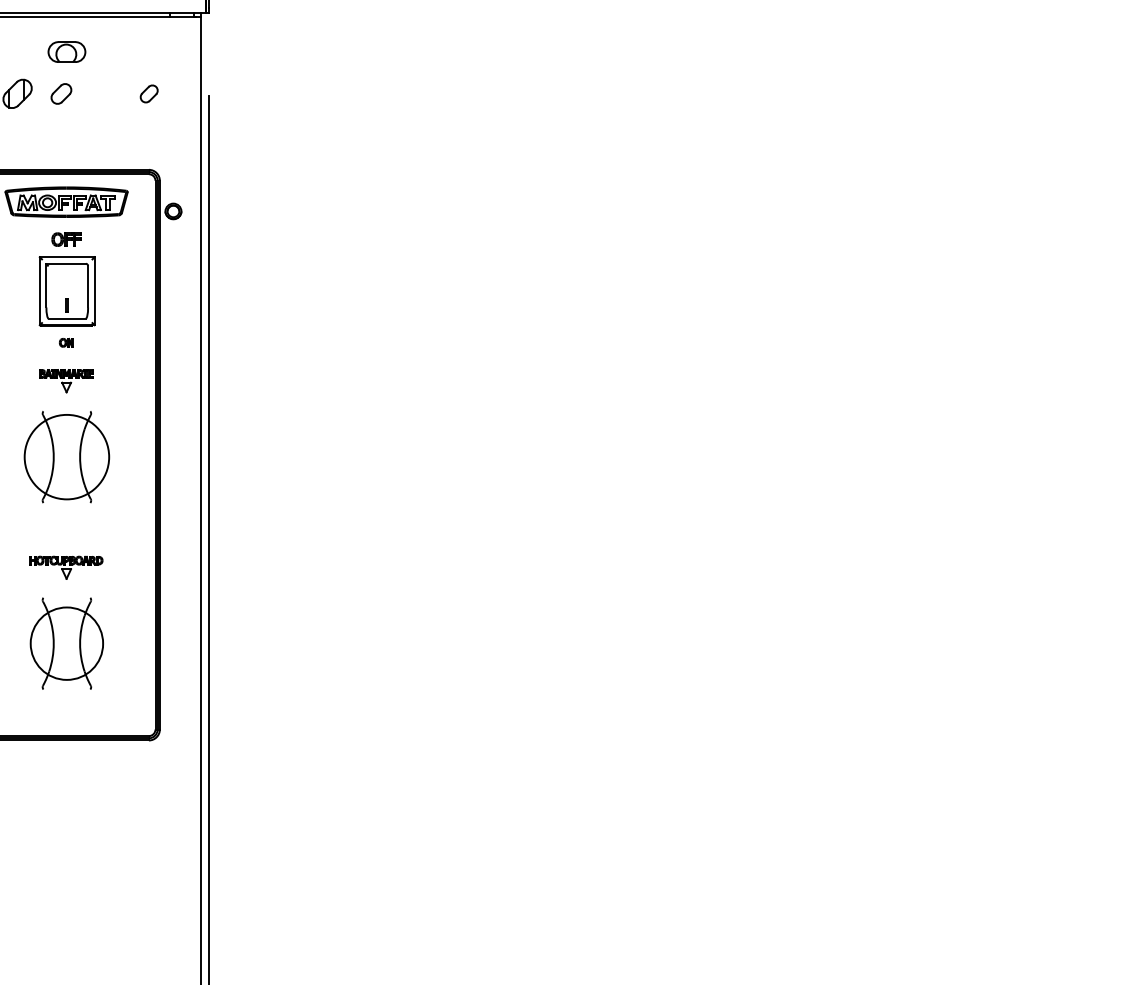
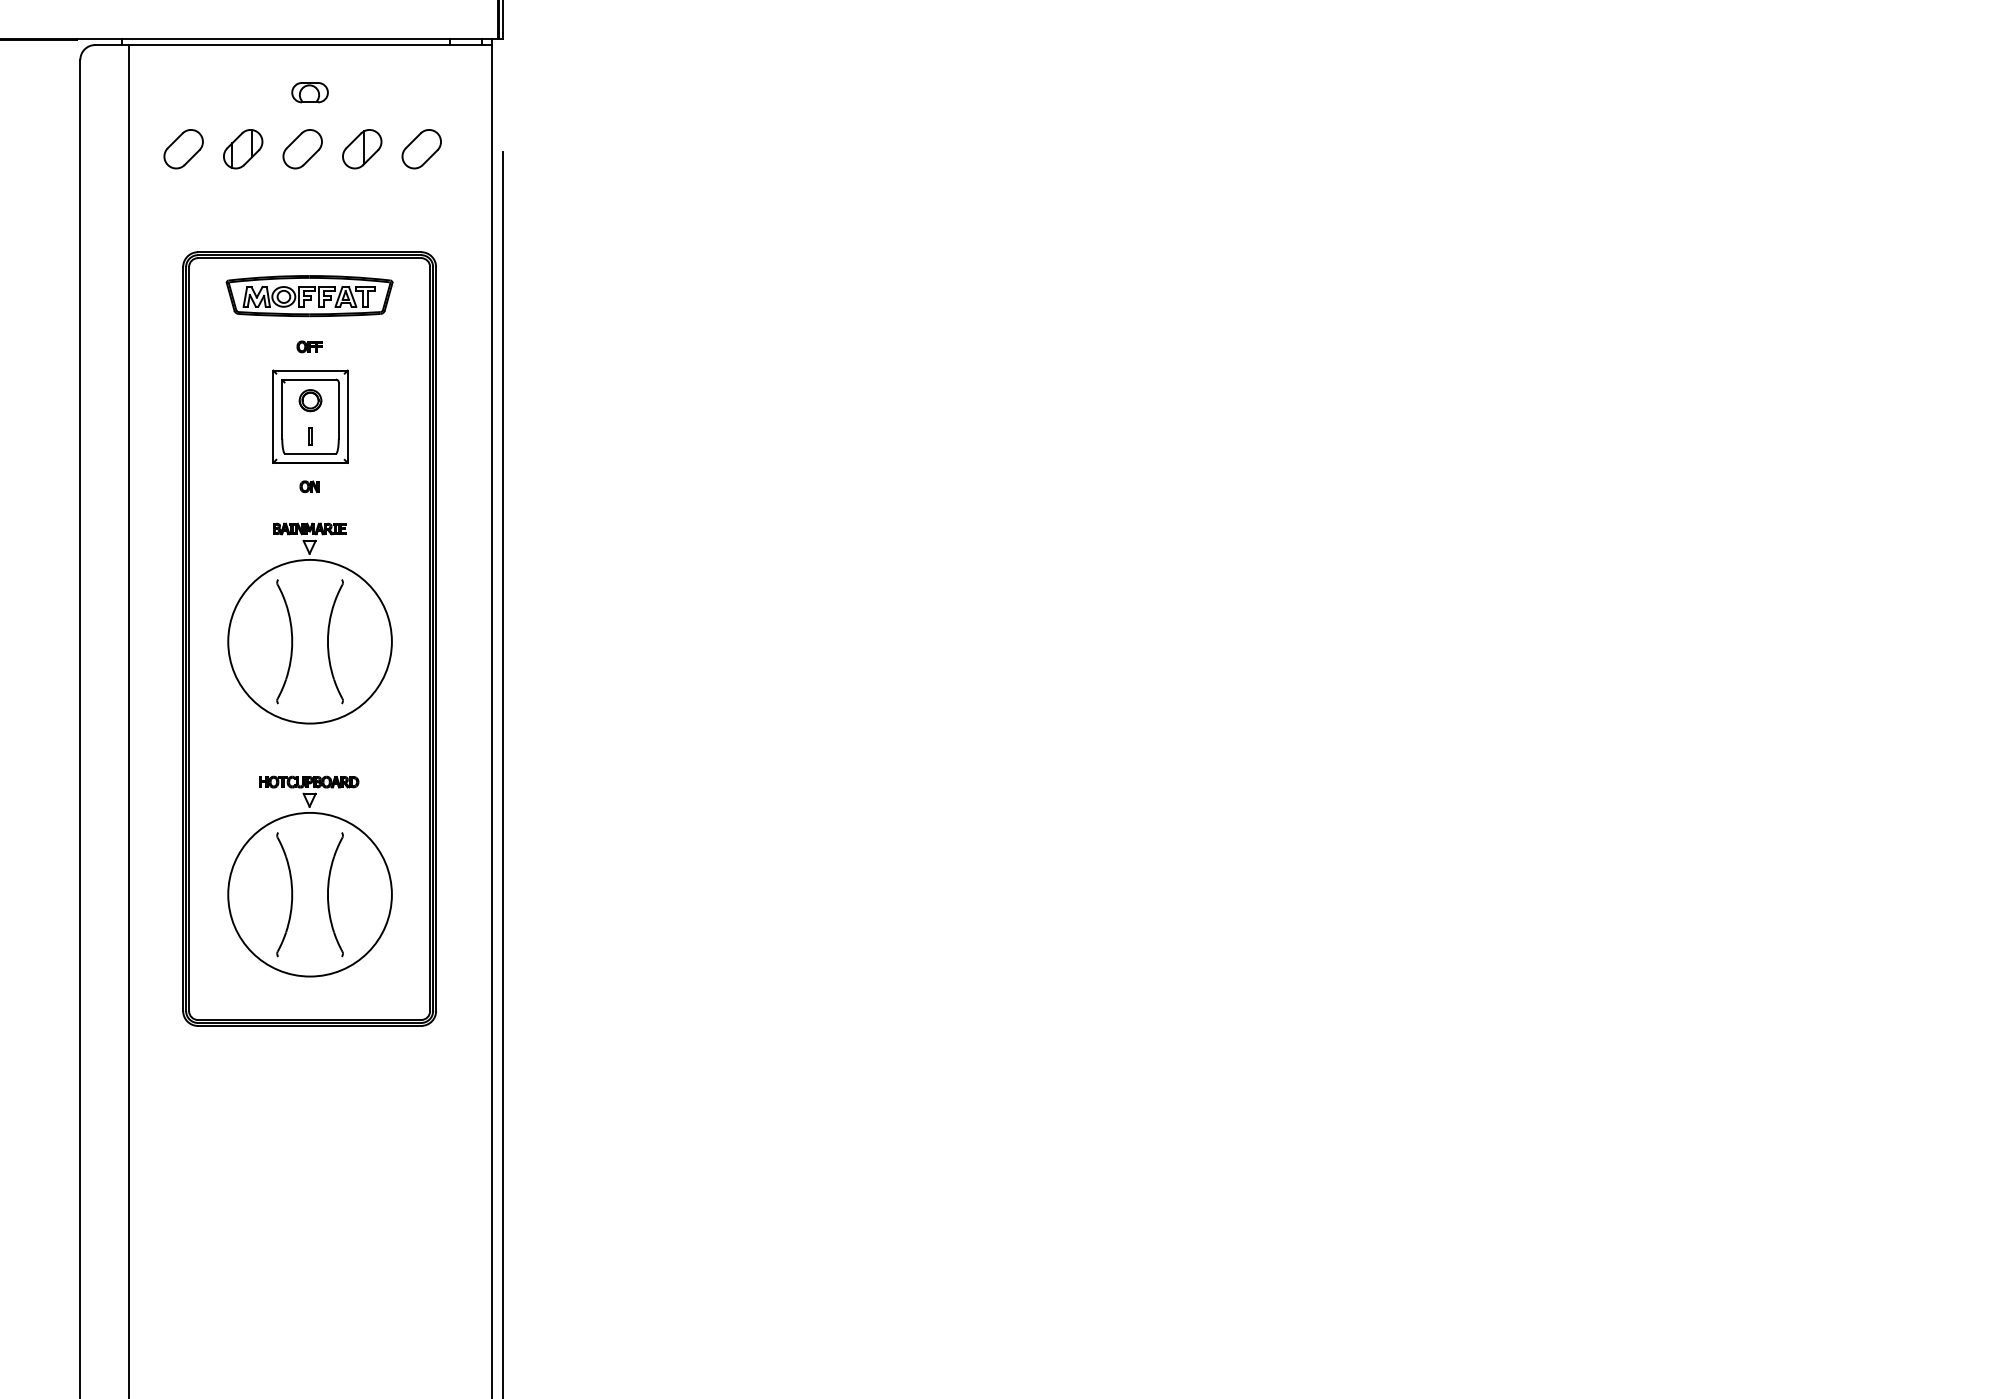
part: (66, 52) -> (309, 92), size x0.71
part: (61, 94) -> (302, 149), size x1.43
part: (105, 94) -> (362, 149), added
part: (149, 94) -> (421, 149), size x1.67
part: (173, 211) -> (310, 400), moved
part: (66, 239) -> (309, 346), size x0.62
circle: (66, 456) -> (309, 641), size x1.43
circle: (66, 643) -> (309, 894), size x1.67

